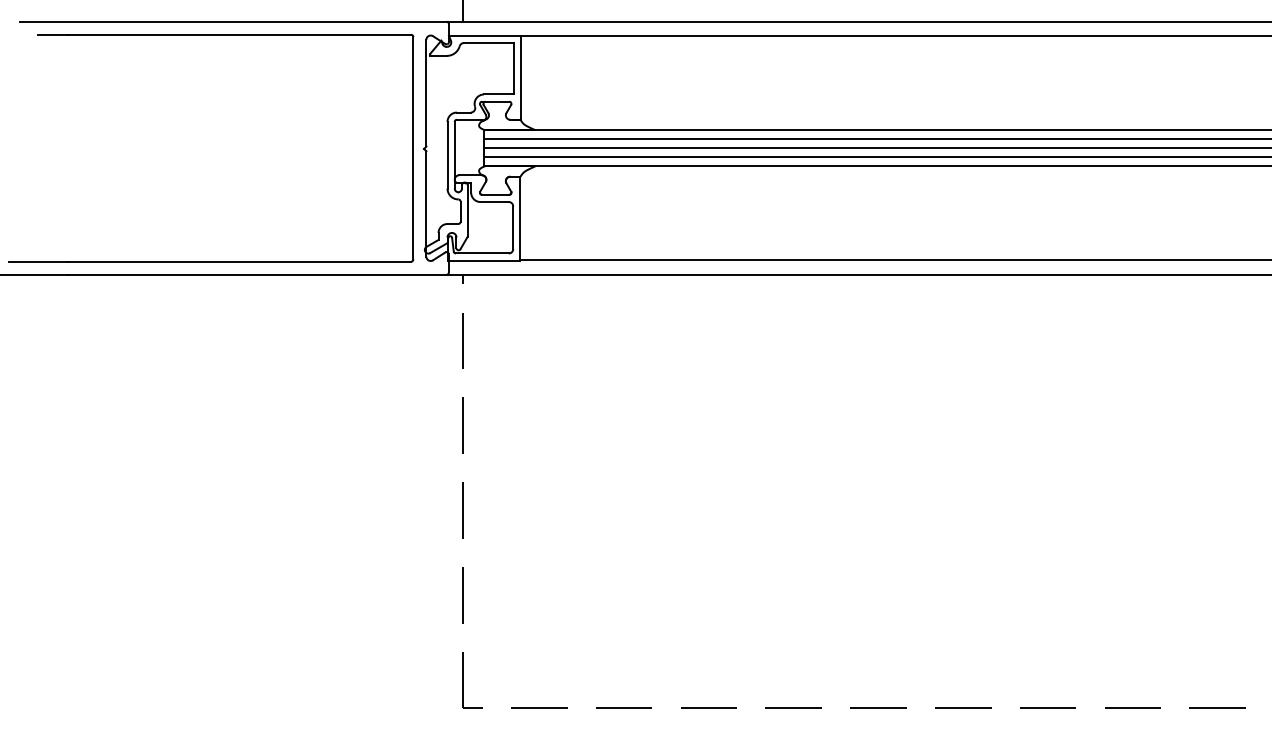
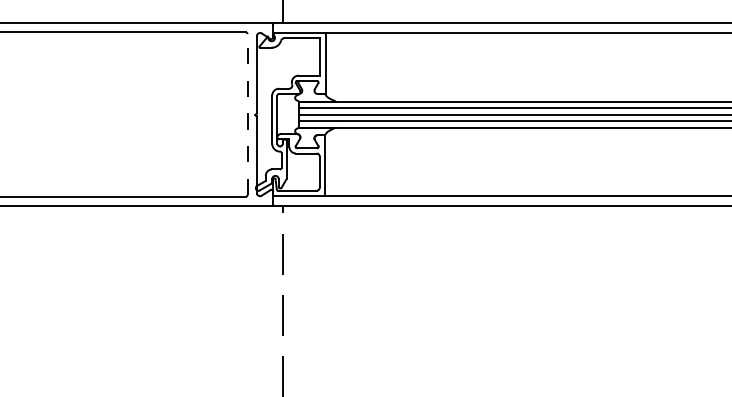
line: (413, 147) -> (247, 114), solid -> dashed

